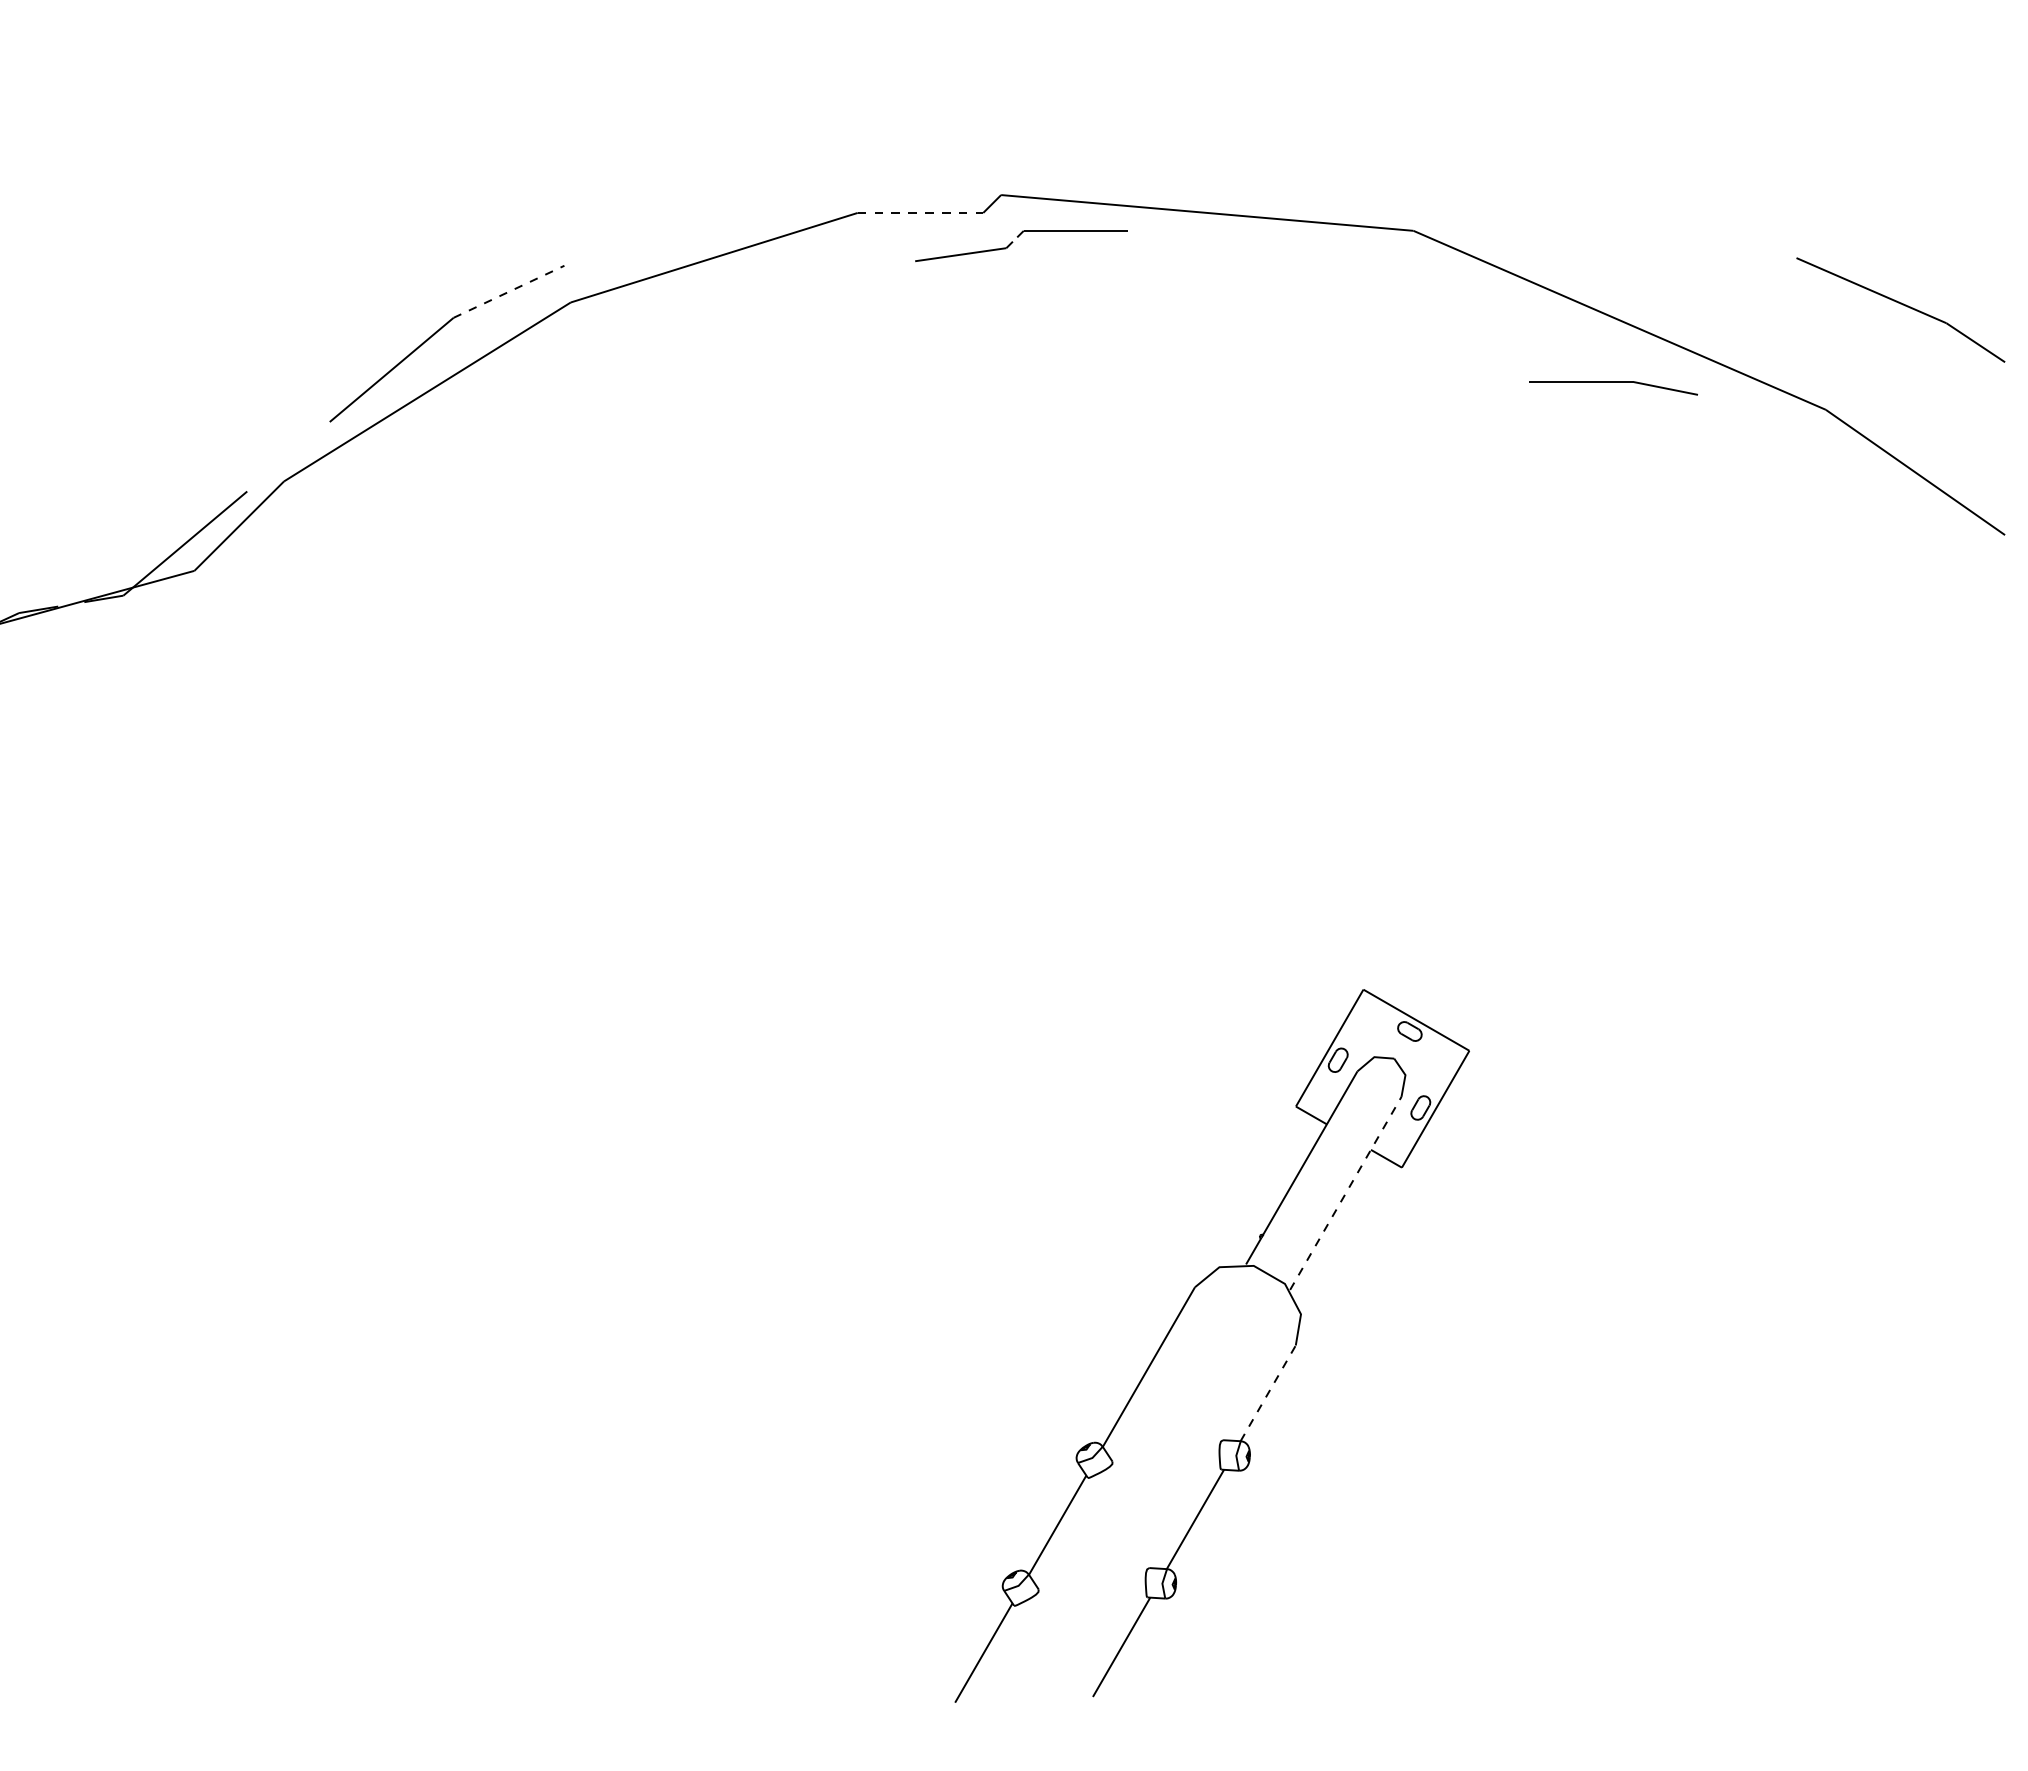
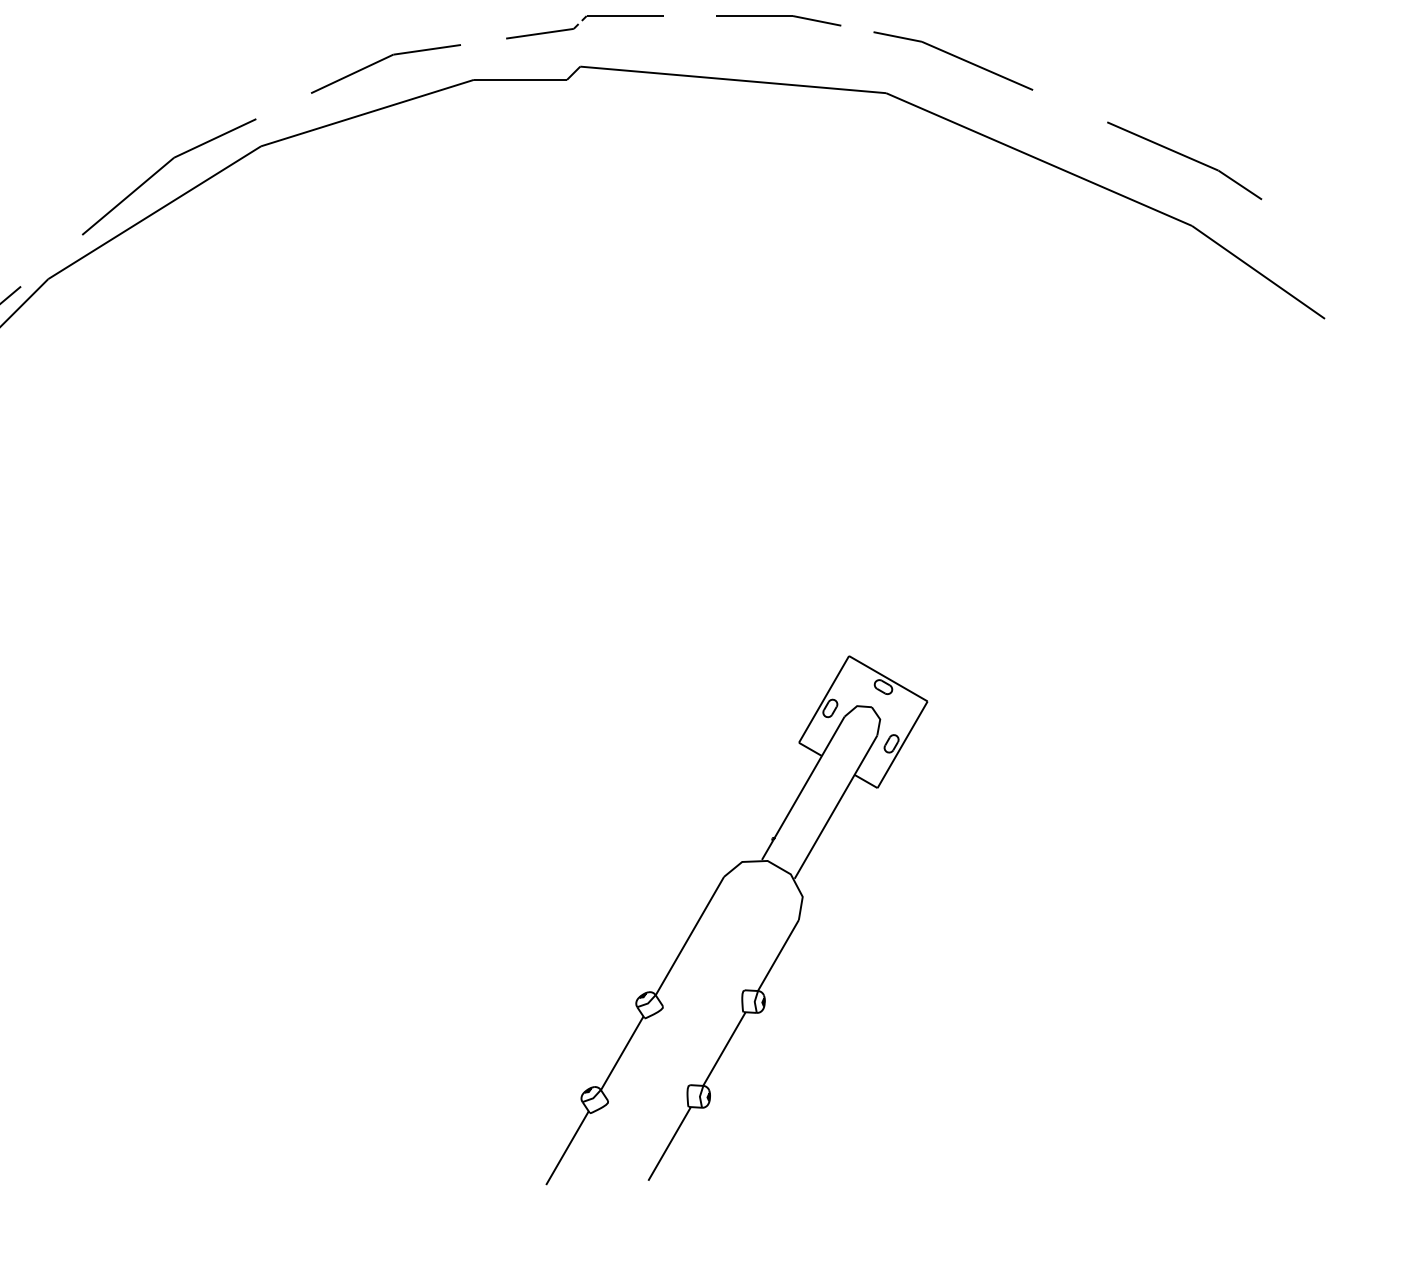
part: (1504, 181) -> (953, 56), added
part: (733, 187) -> (381, 61), added
line: (920, 212) -> (520, 79), dashed -> solid
part: (1018, 237) -> (582, 20), moved
line: (509, 291) -> (215, 138), dashed -> solid
part: (1900, 309) -> (1184, 160), moved
part: (1613, 388) -> (778, 20), moved
line: (1346, 1192) -> (836, 806), dashed -> solid
line: (1268, 1392) -> (778, 954), dashed -> solid

